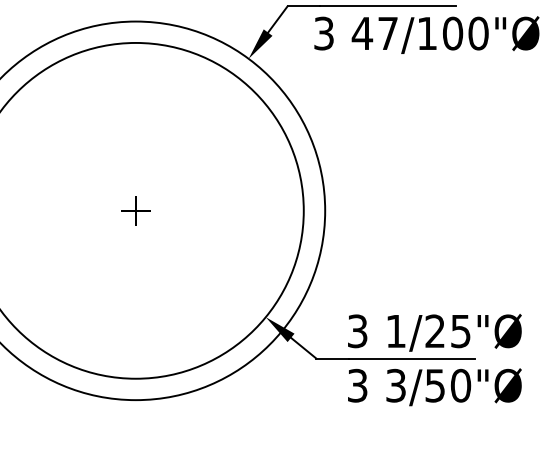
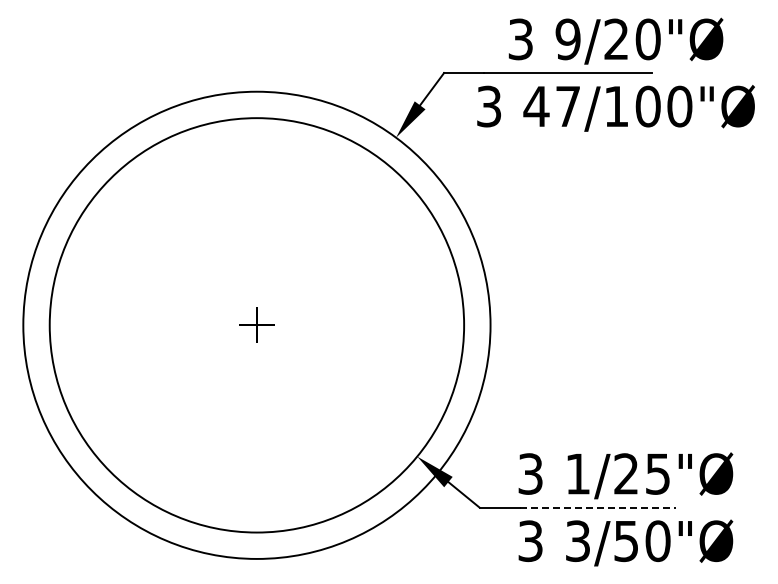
line: (411, 358) -> (597, 507), solid -> dashed

